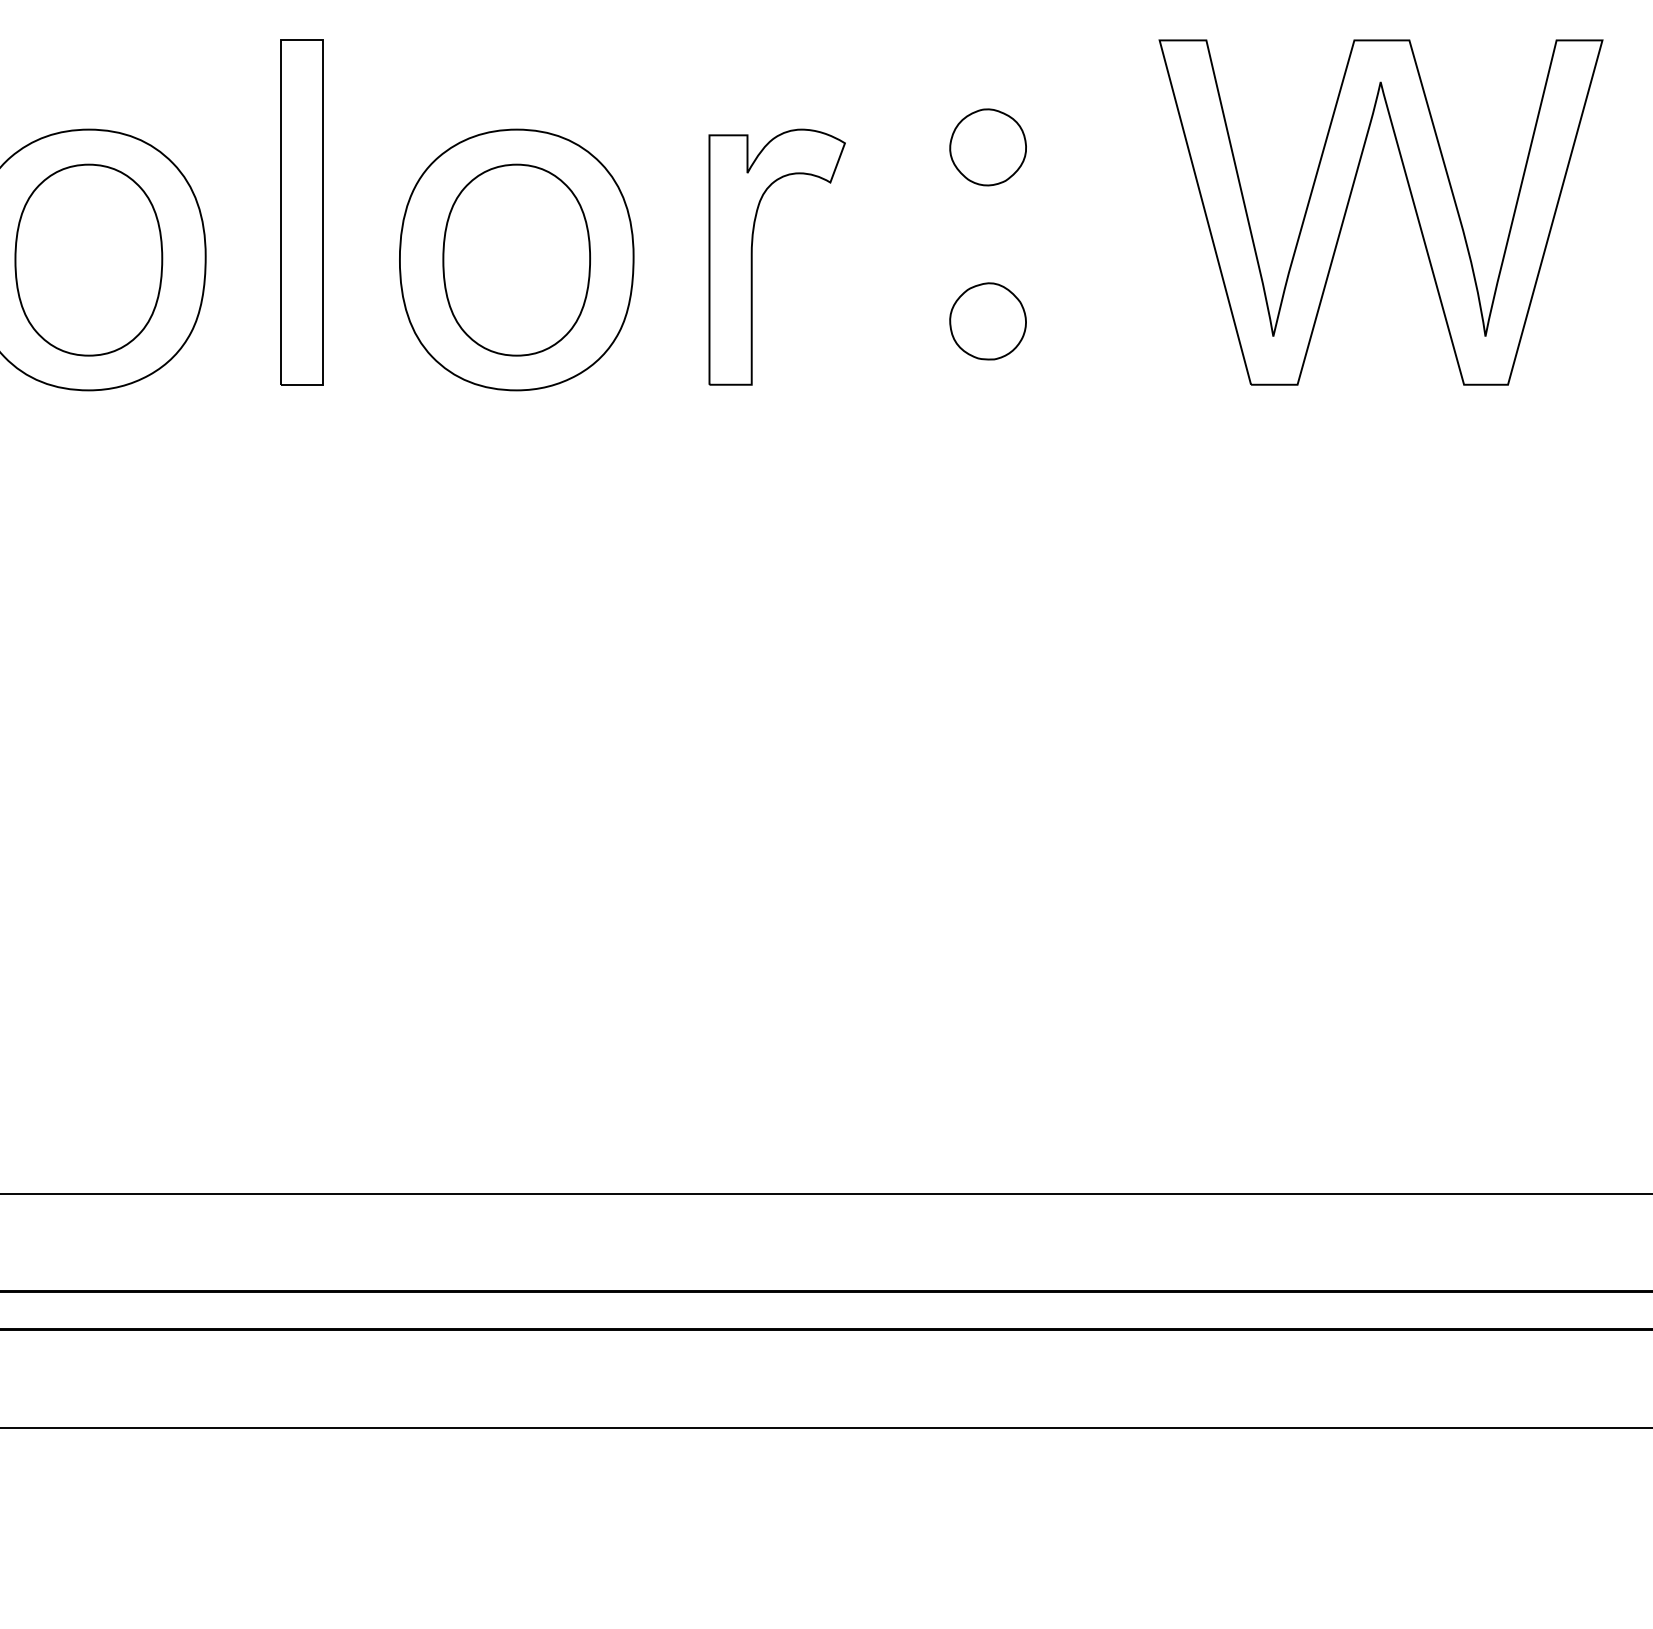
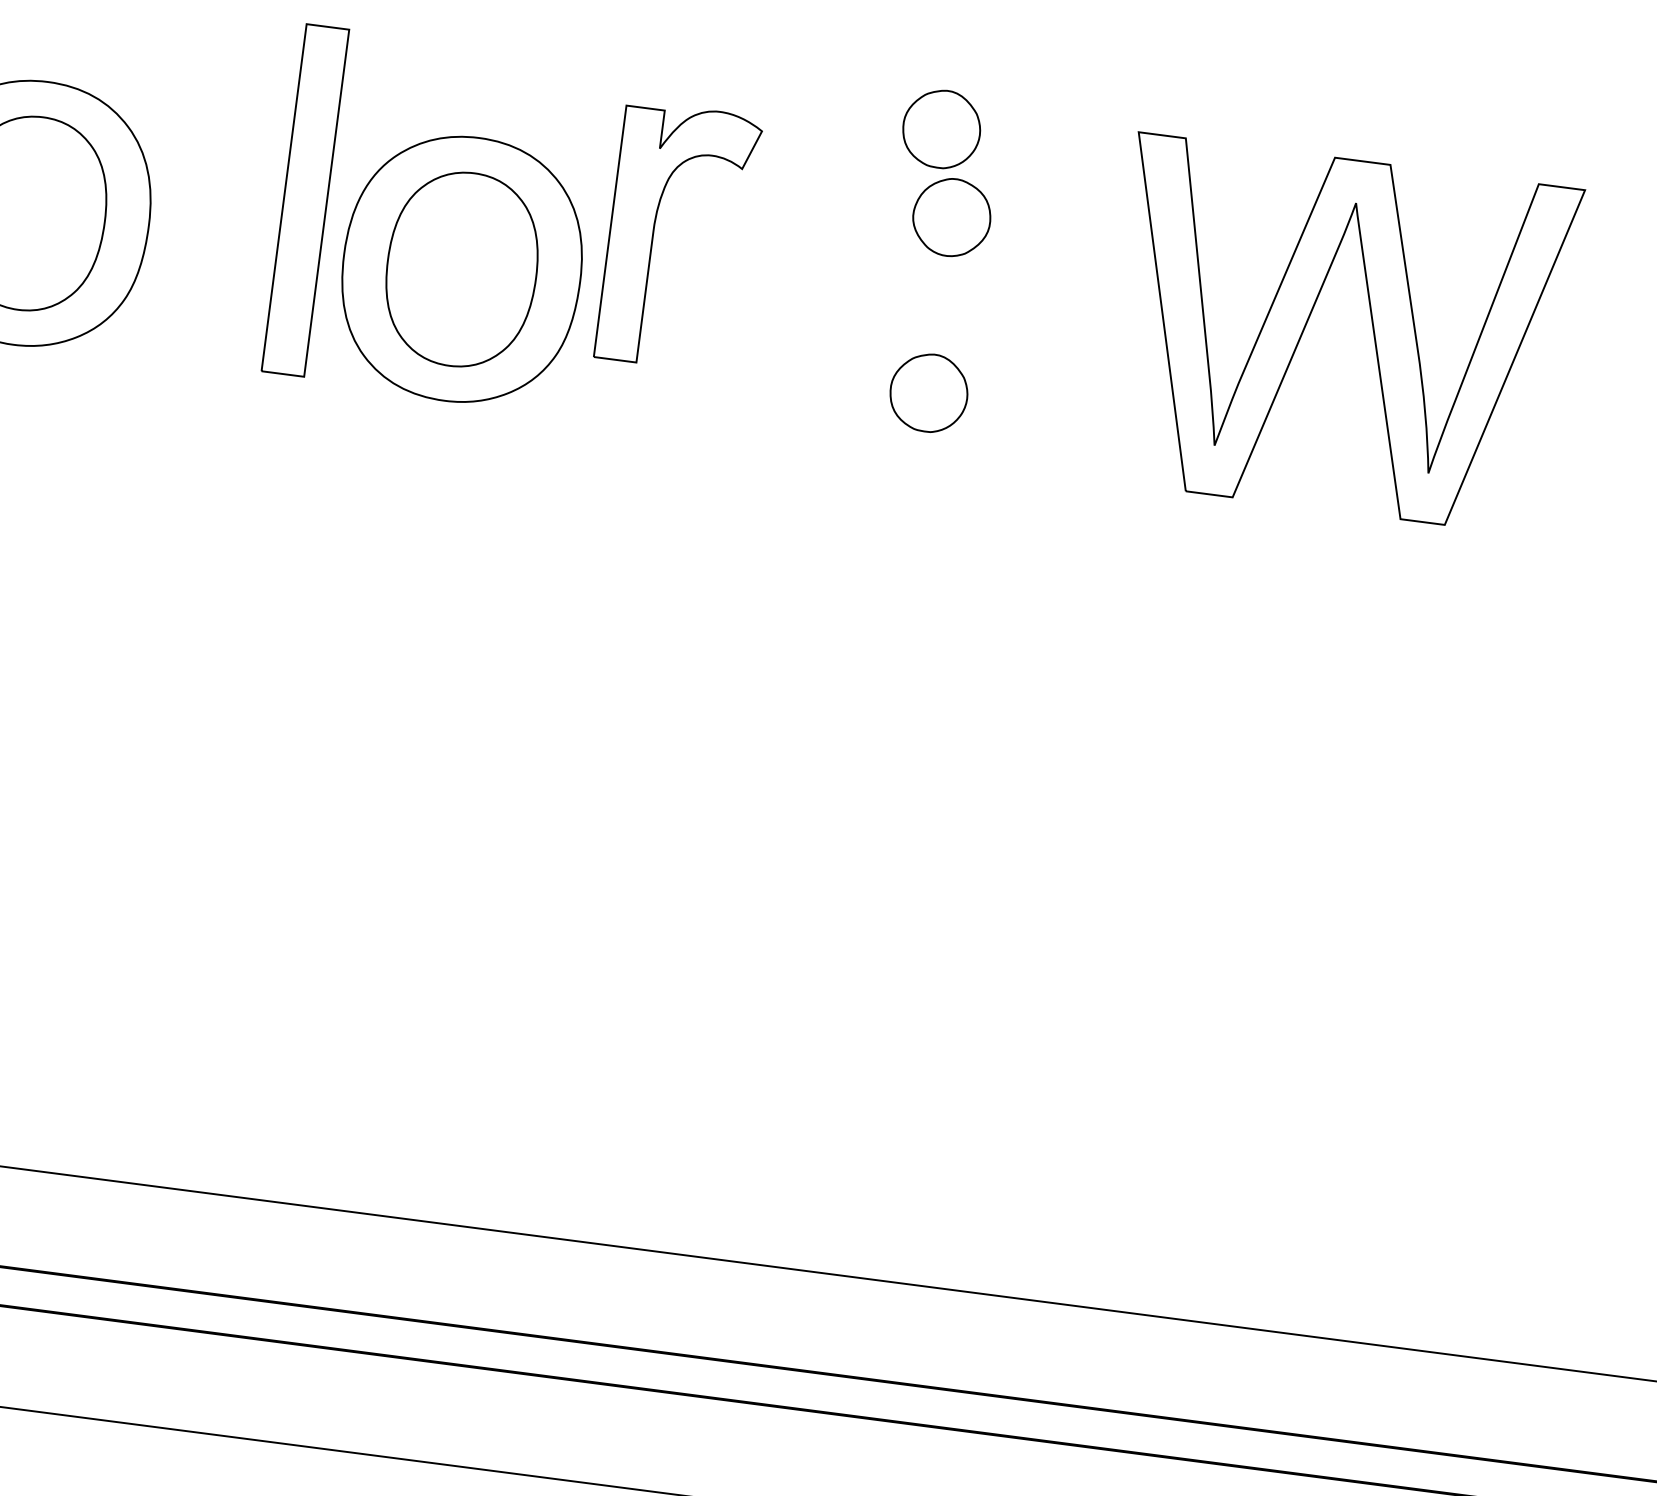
part: (966, 62) -> (941, 129), added
part: (301, 212) -> (304, 200), moved
part: (752, 256) -> (653, 233), moved

